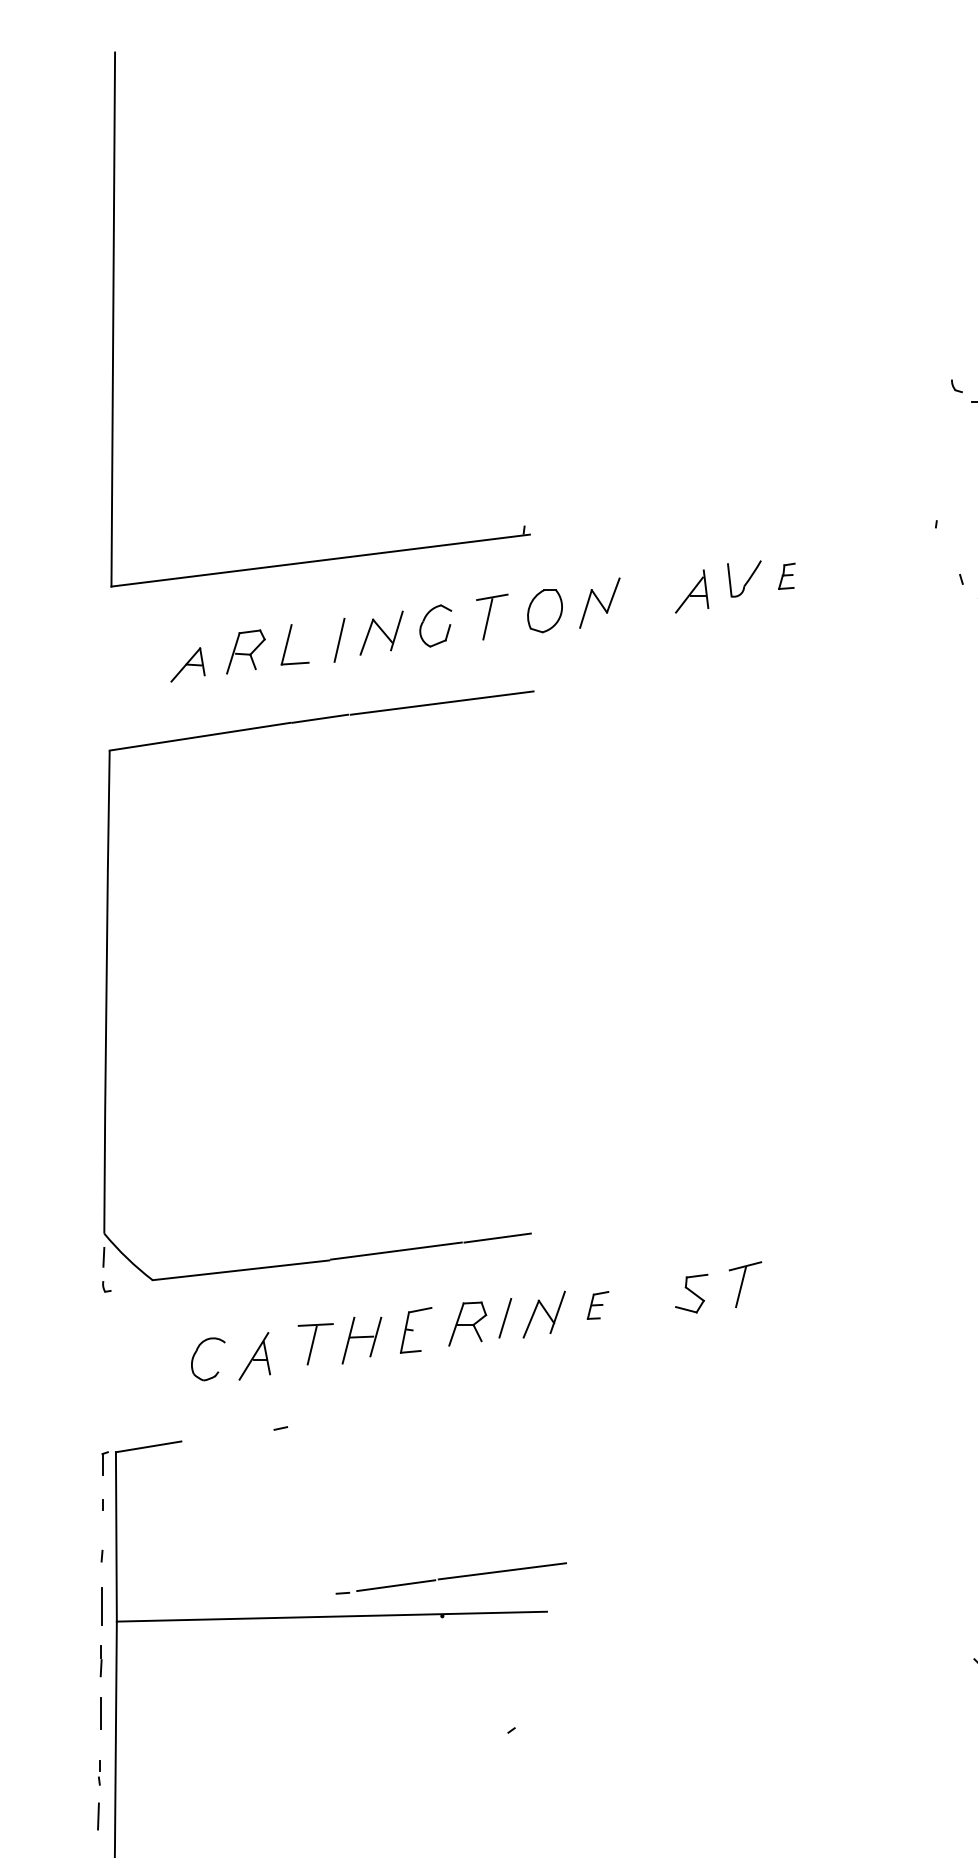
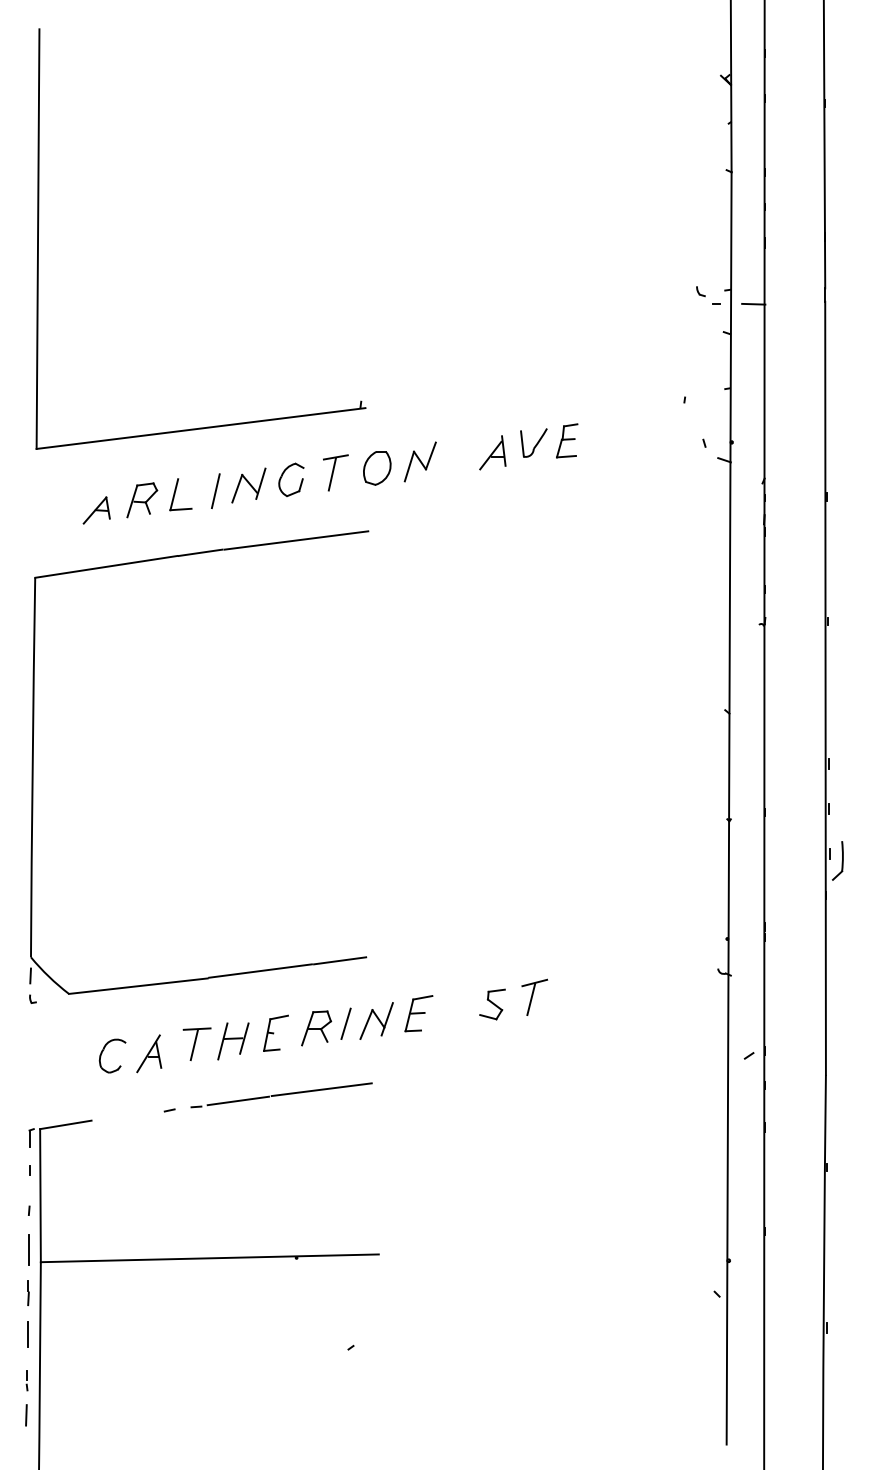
part: (787, 575) -> (567, 440), size x1.67
part: (597, 1305) -> (418, 1013), size x1.67
part: (451, 1578) -> (281, 1095), moved

